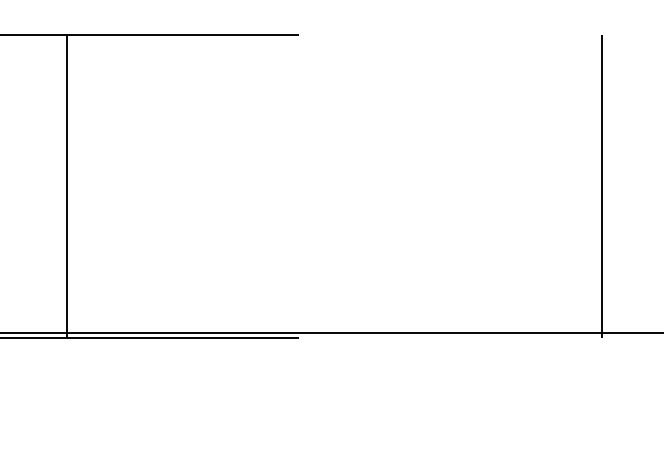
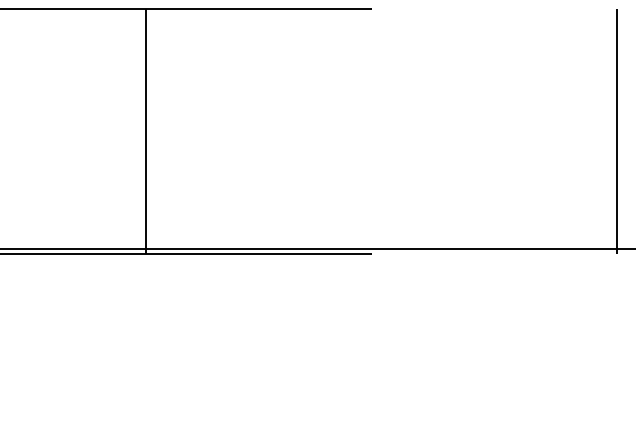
line: (67, 186) -> (146, 131), moved

